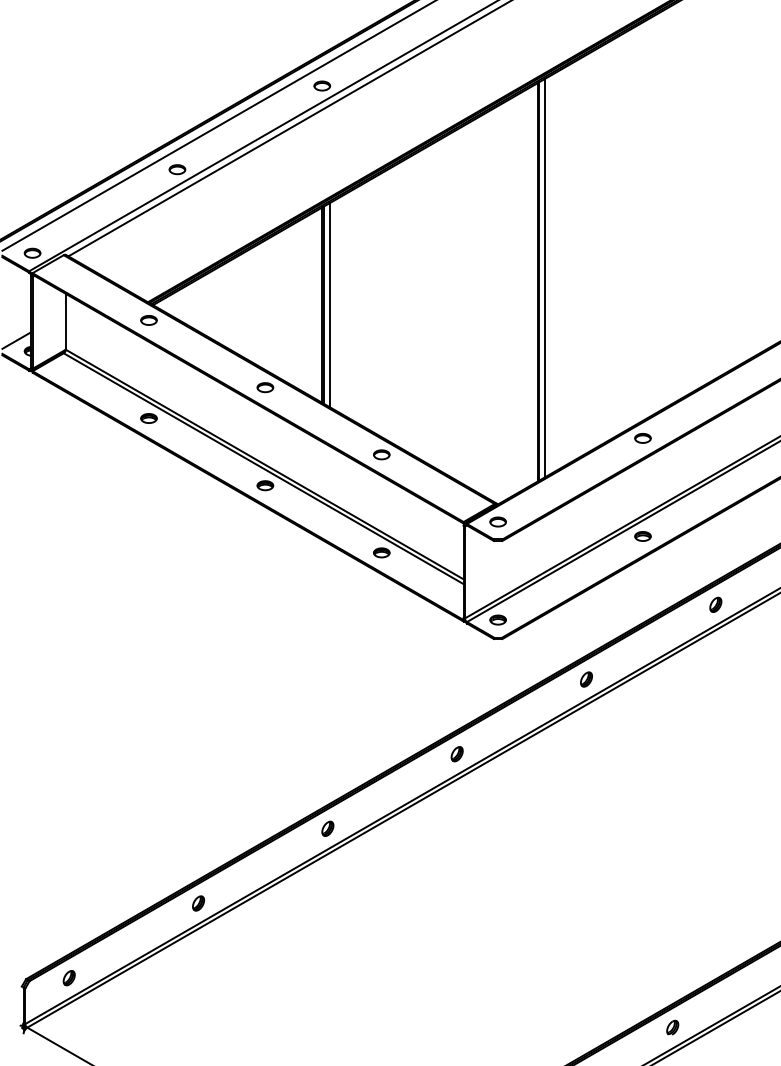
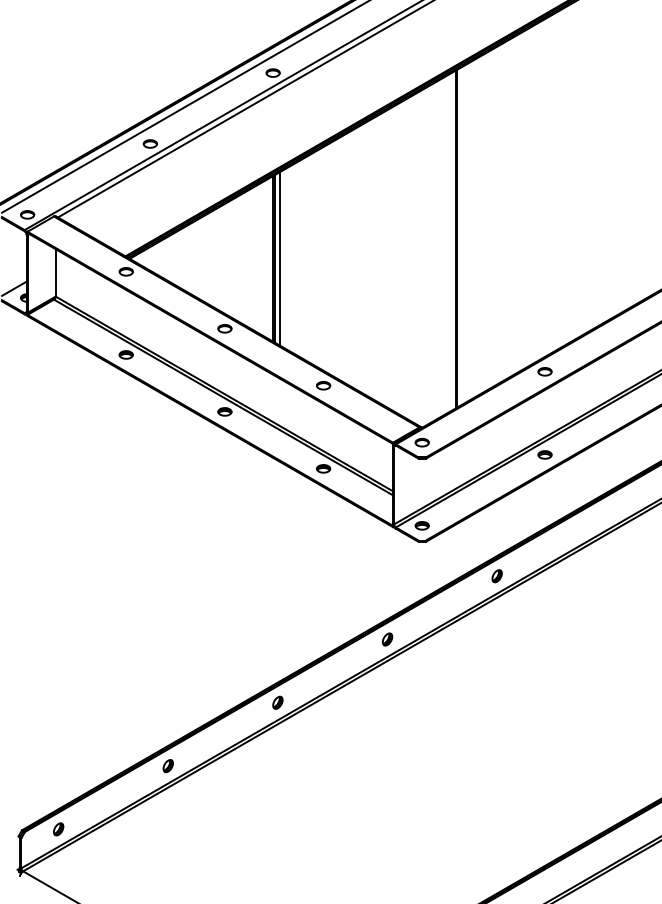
line: (545, 277) -> (462, 235), removed
part: (715, 604) -> (606, 512), removed
part: (671, 1026) -> (569, 870), removed

